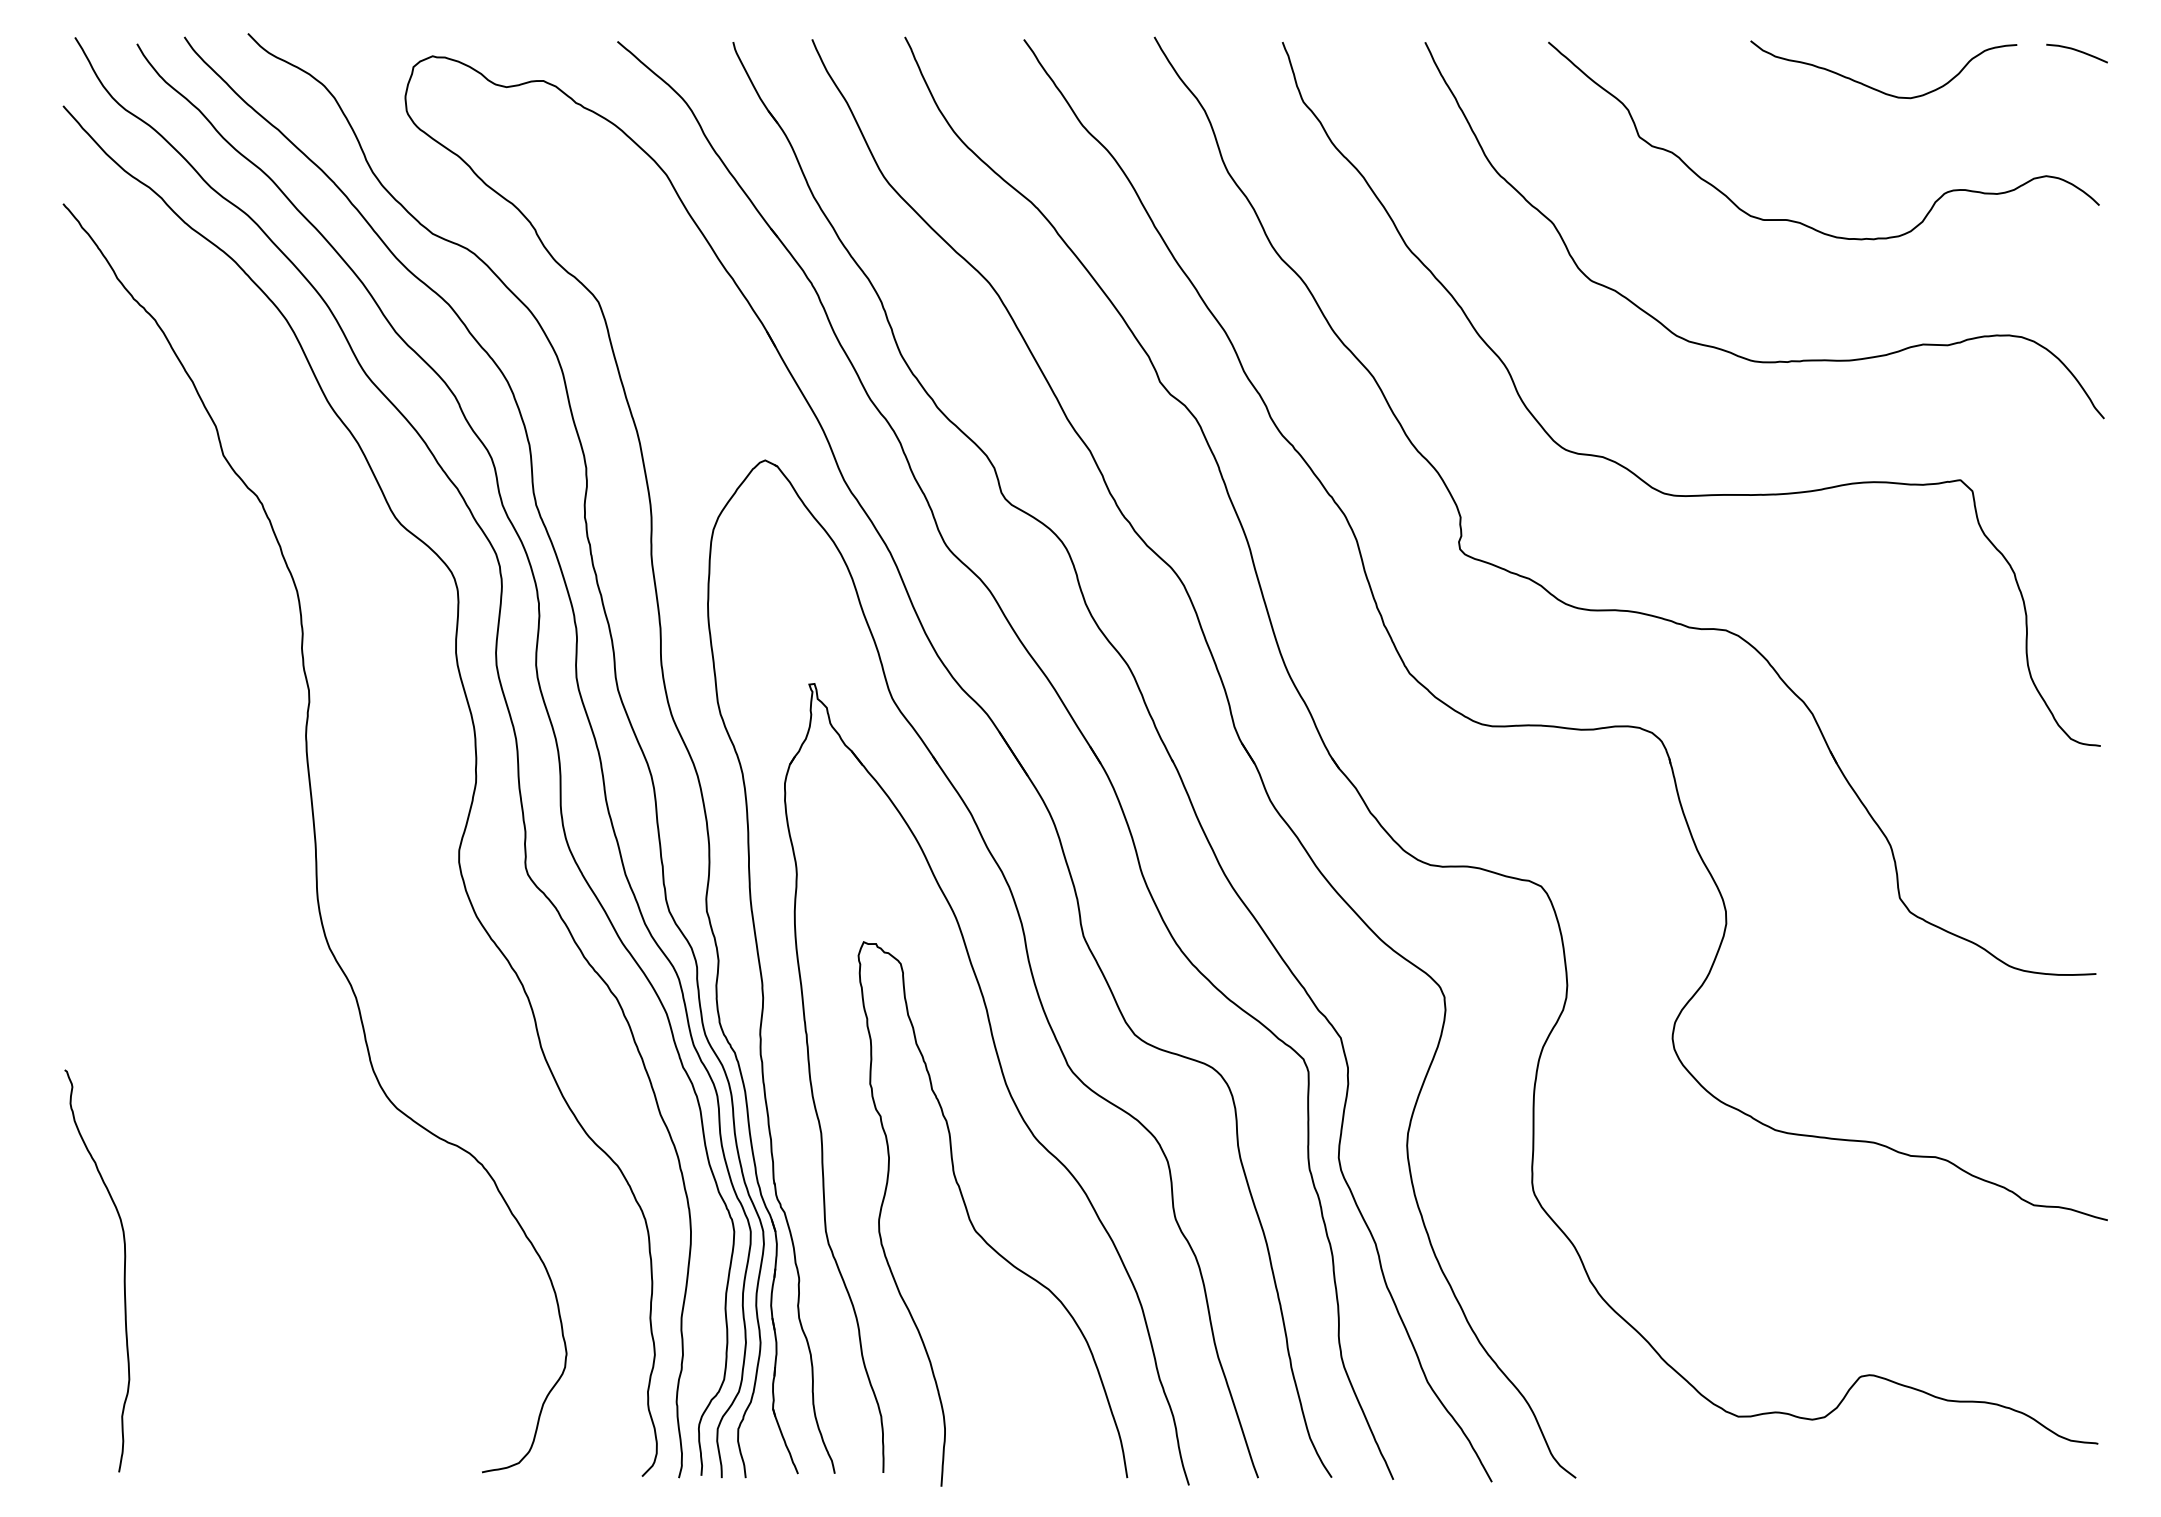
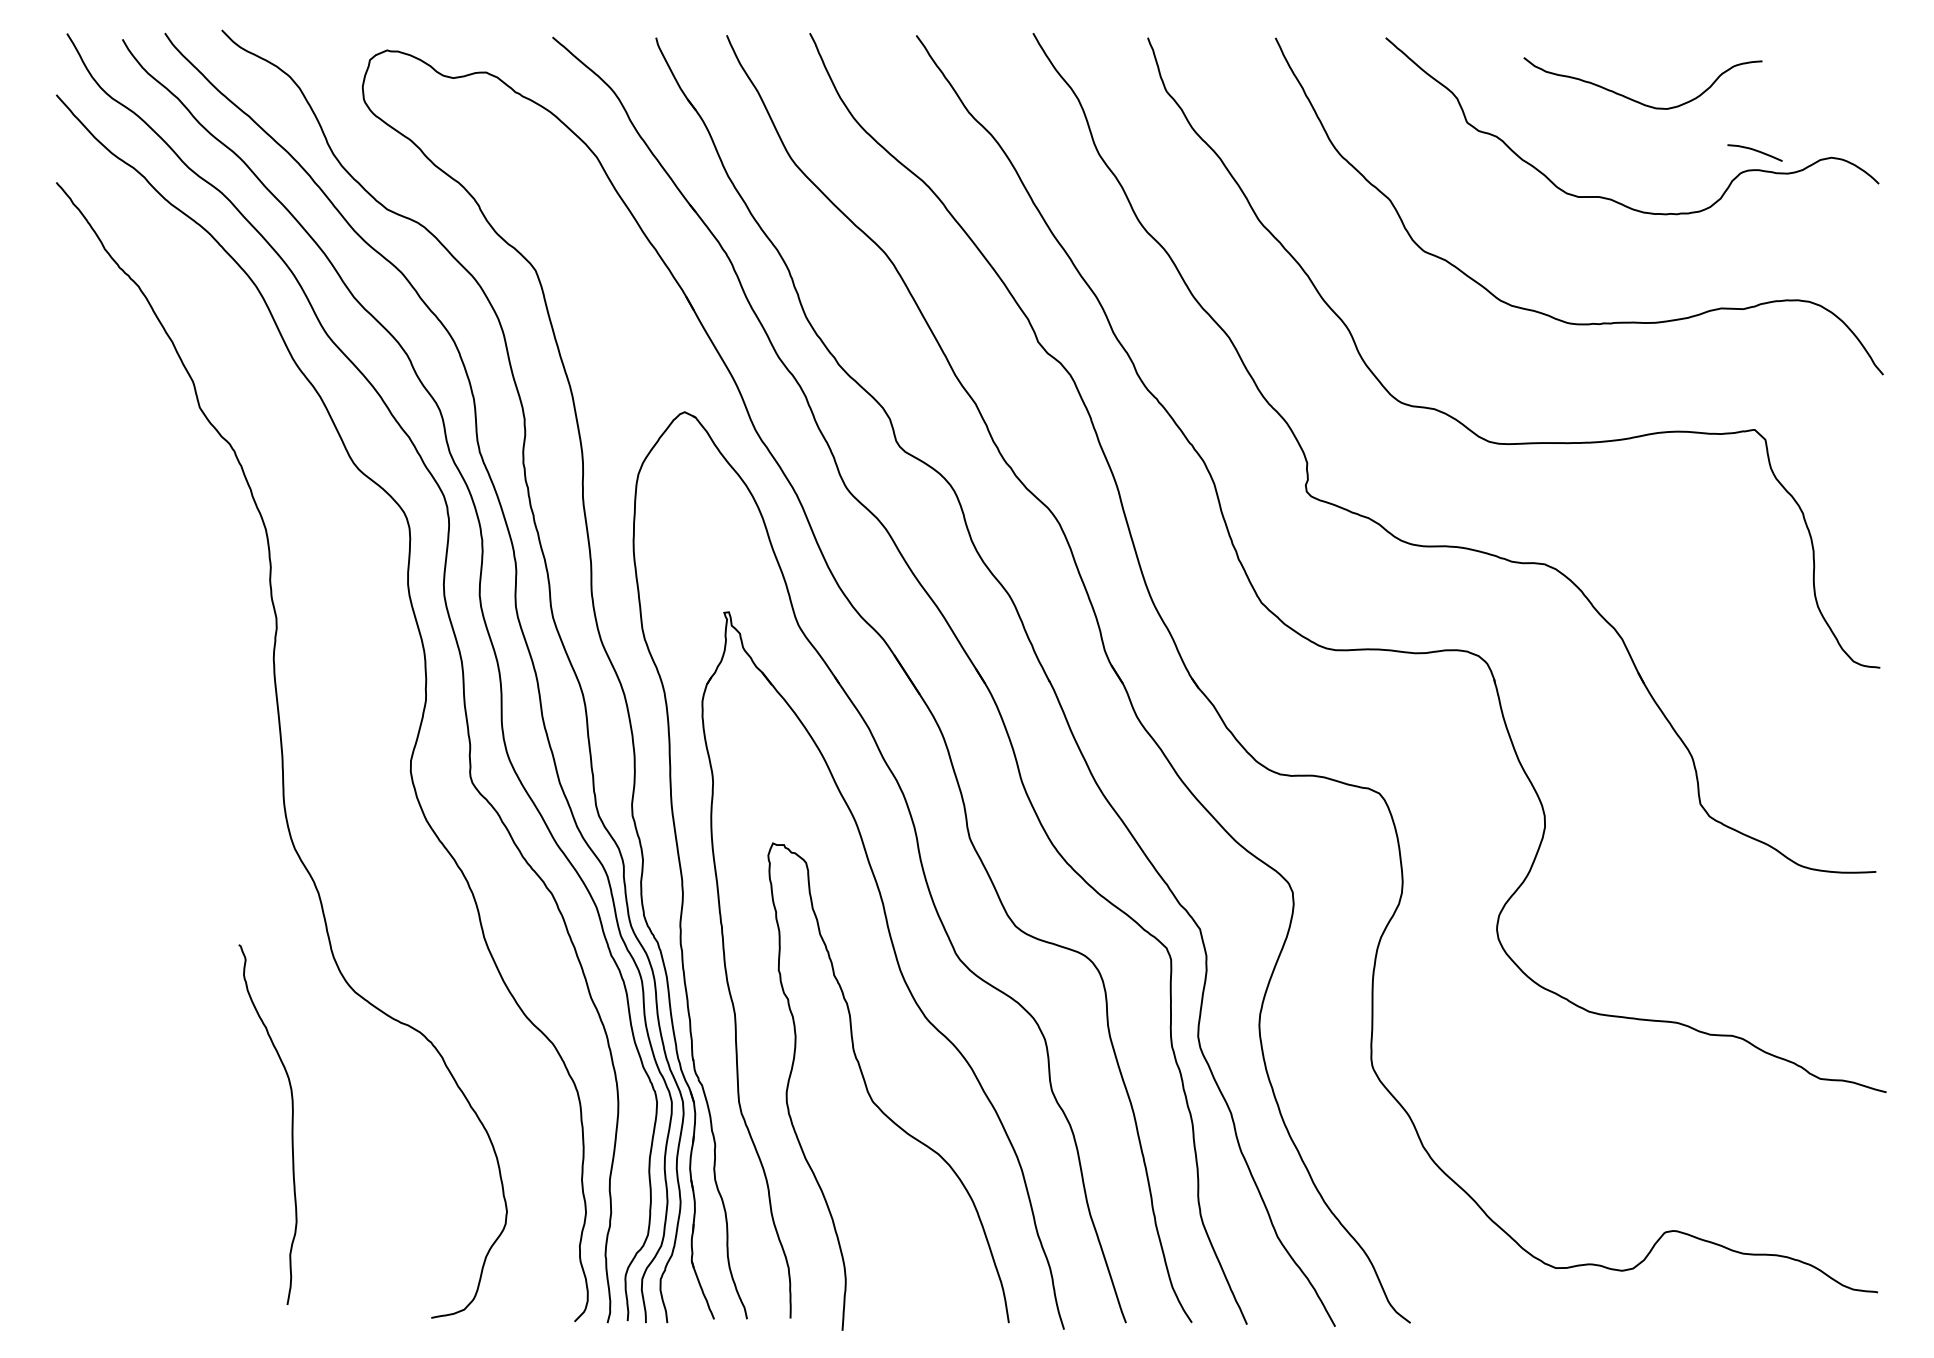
curve: (2077, 51) -> (1755, 151), moved
curve: (1874, 87) -> (1634, 99), moved
curve: (123, 1270) -> (291, 1124), moved

